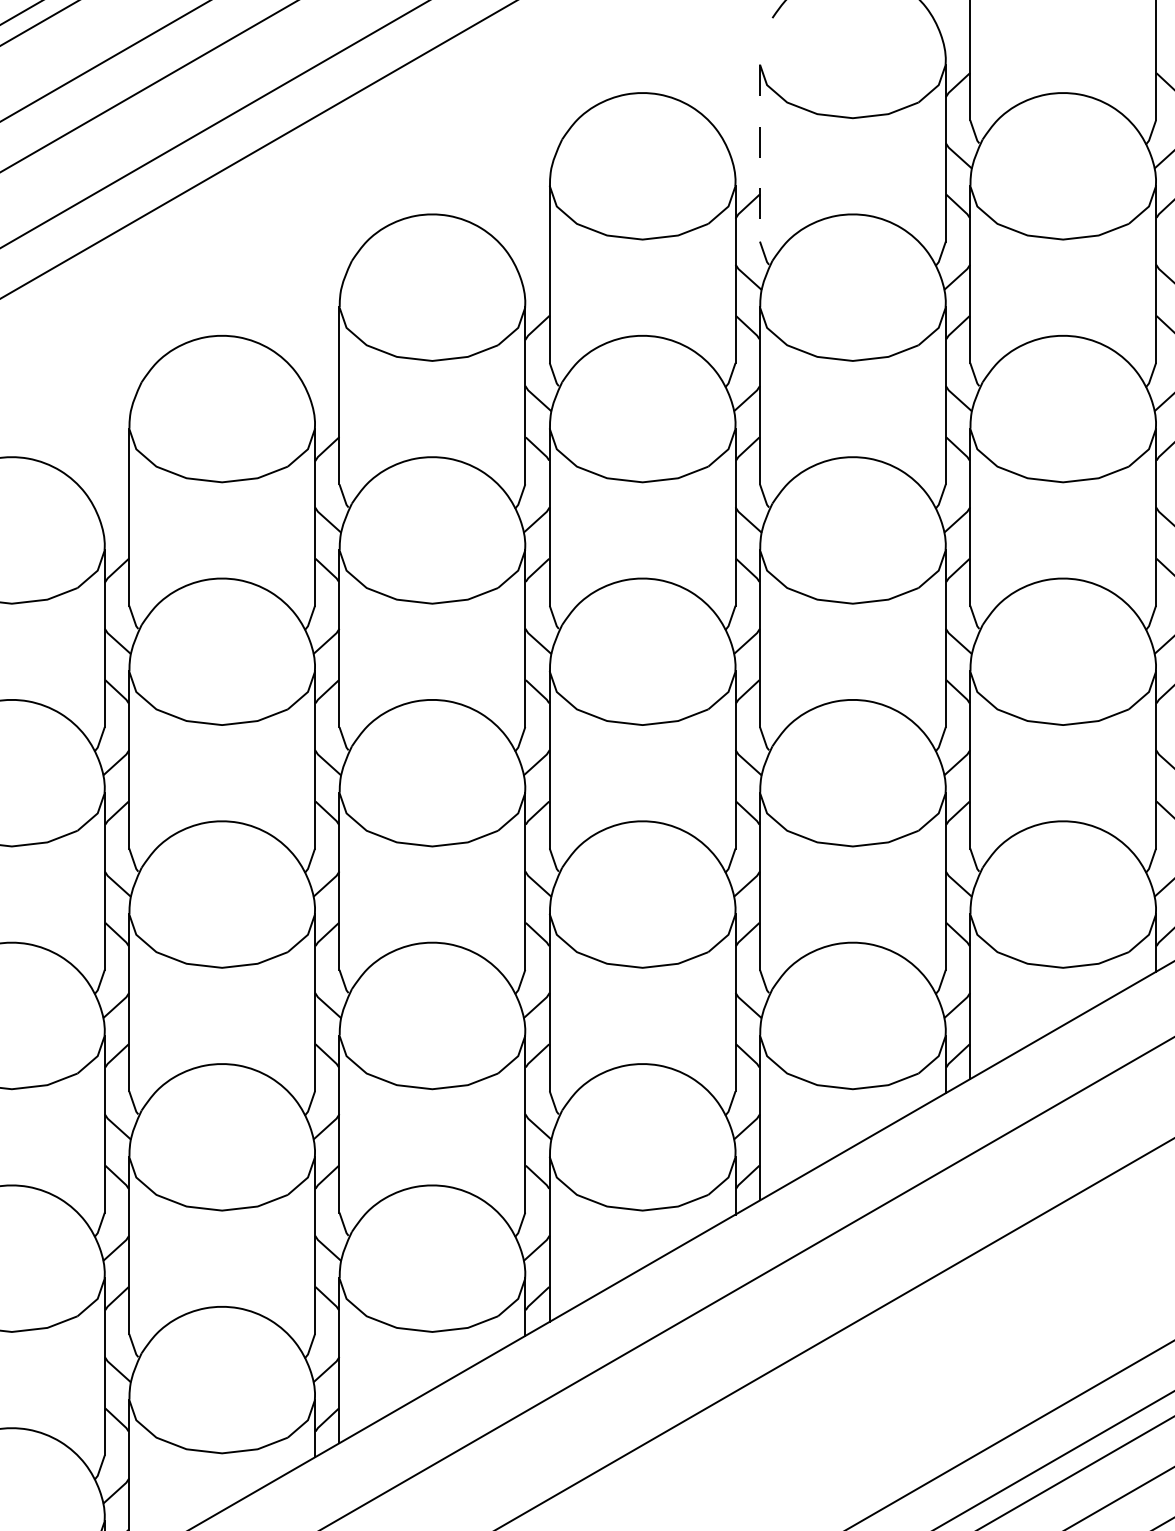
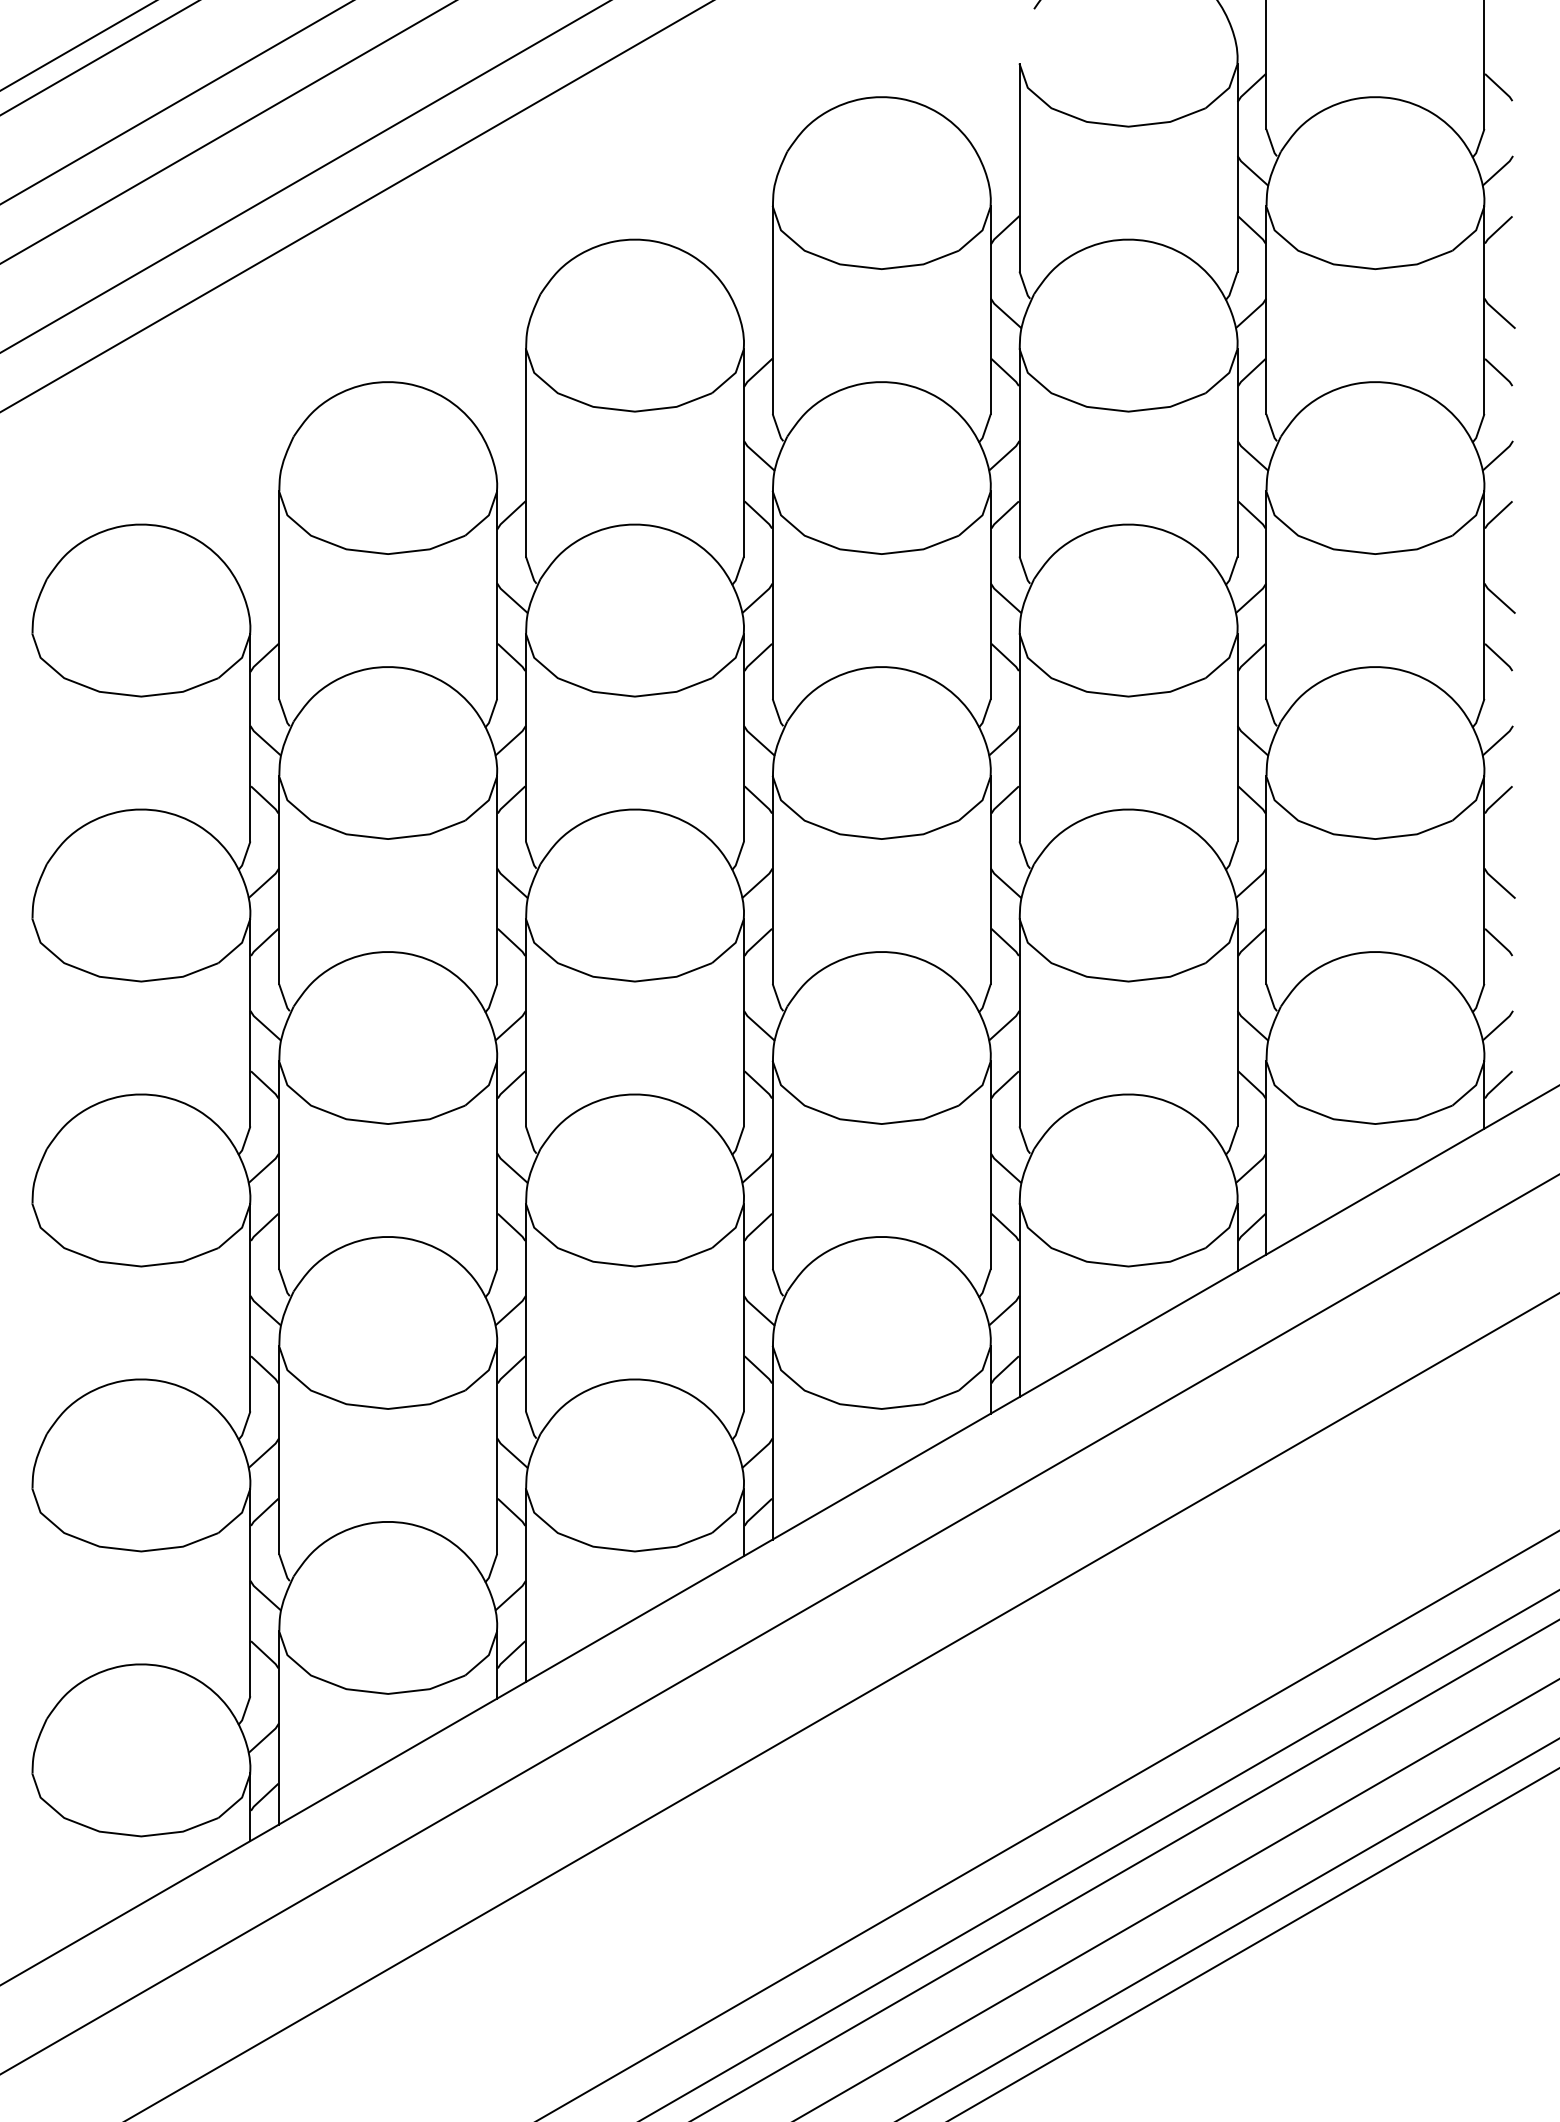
line: (759, 152) -> (1019, 167), dashed -> solid

